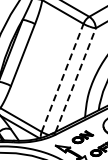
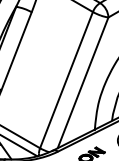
line: (62, 77) -> (66, 79), dashed -> solid
line: (75, 80) -> (82, 83), dashed -> solid

